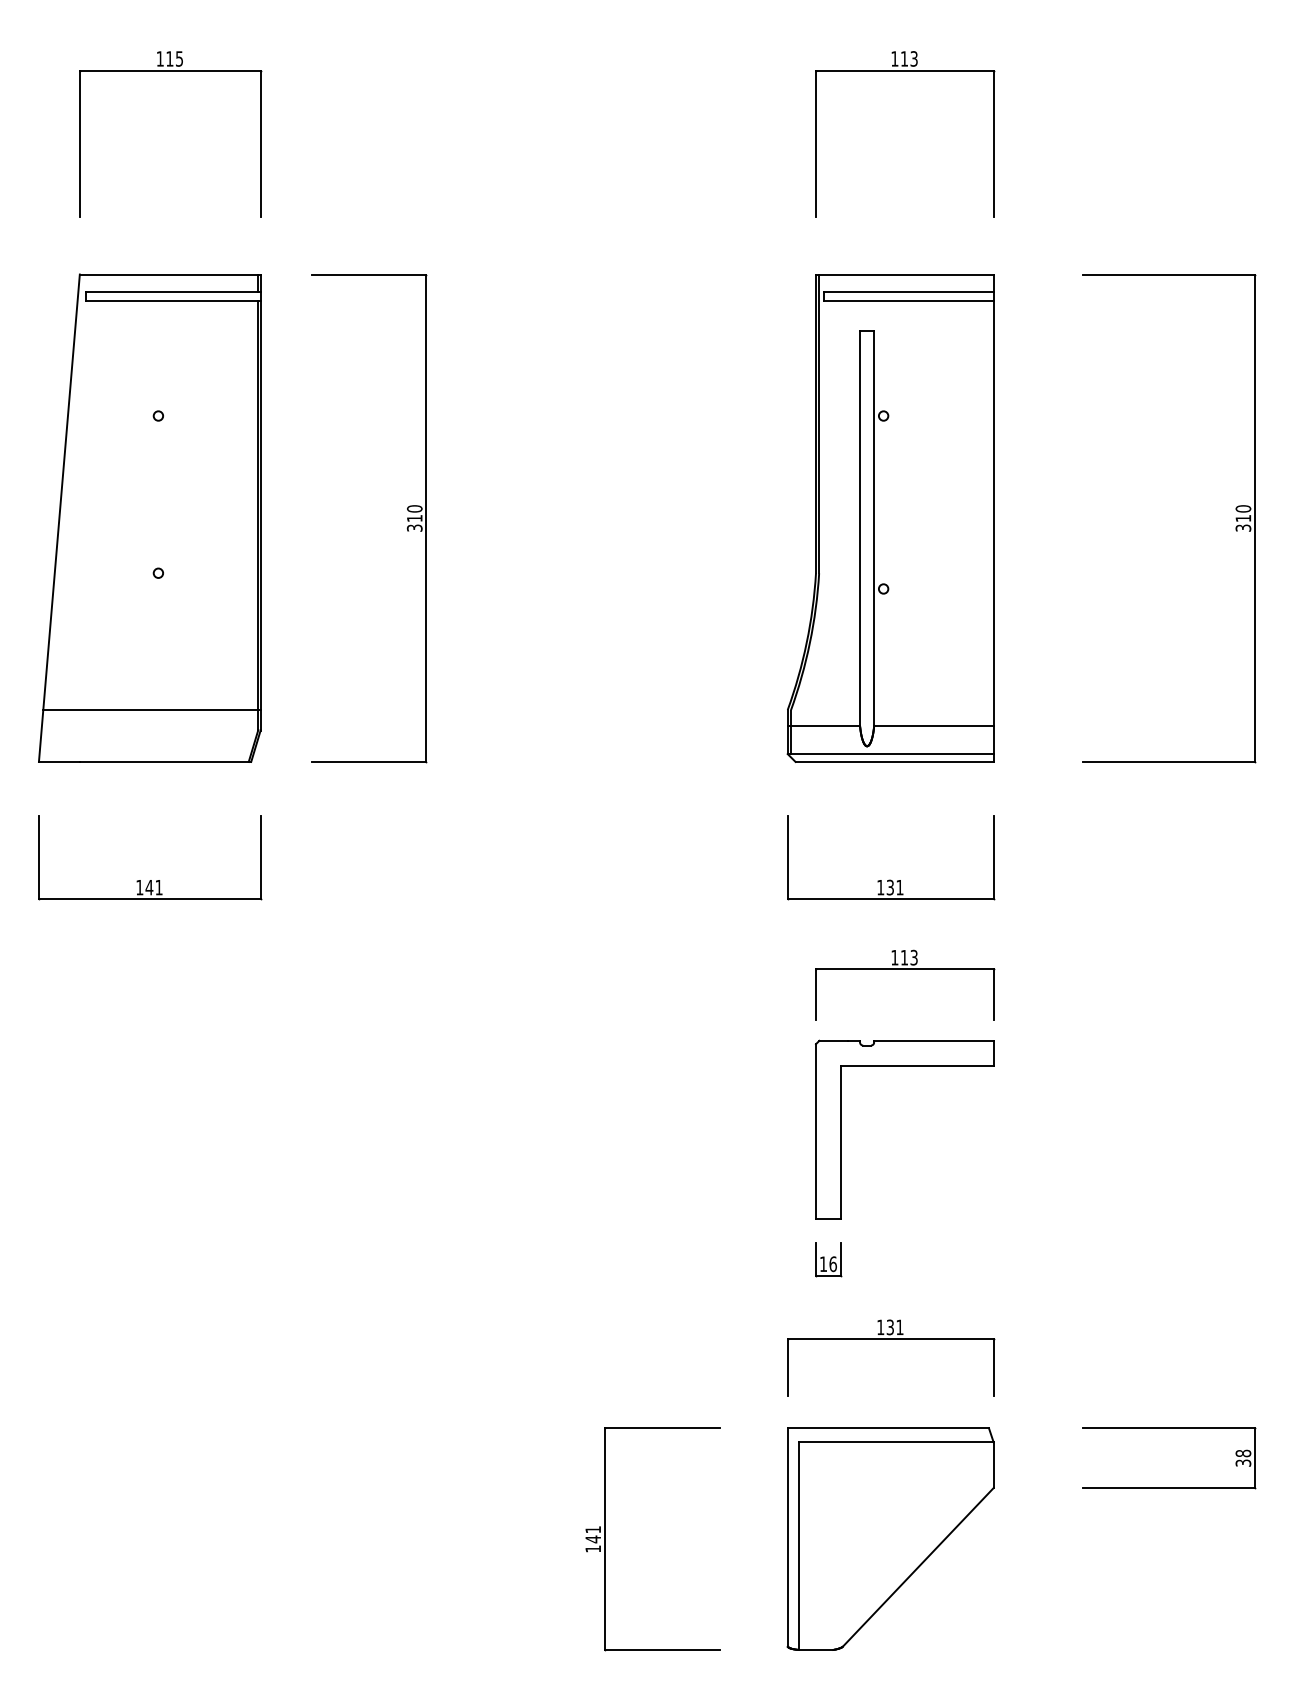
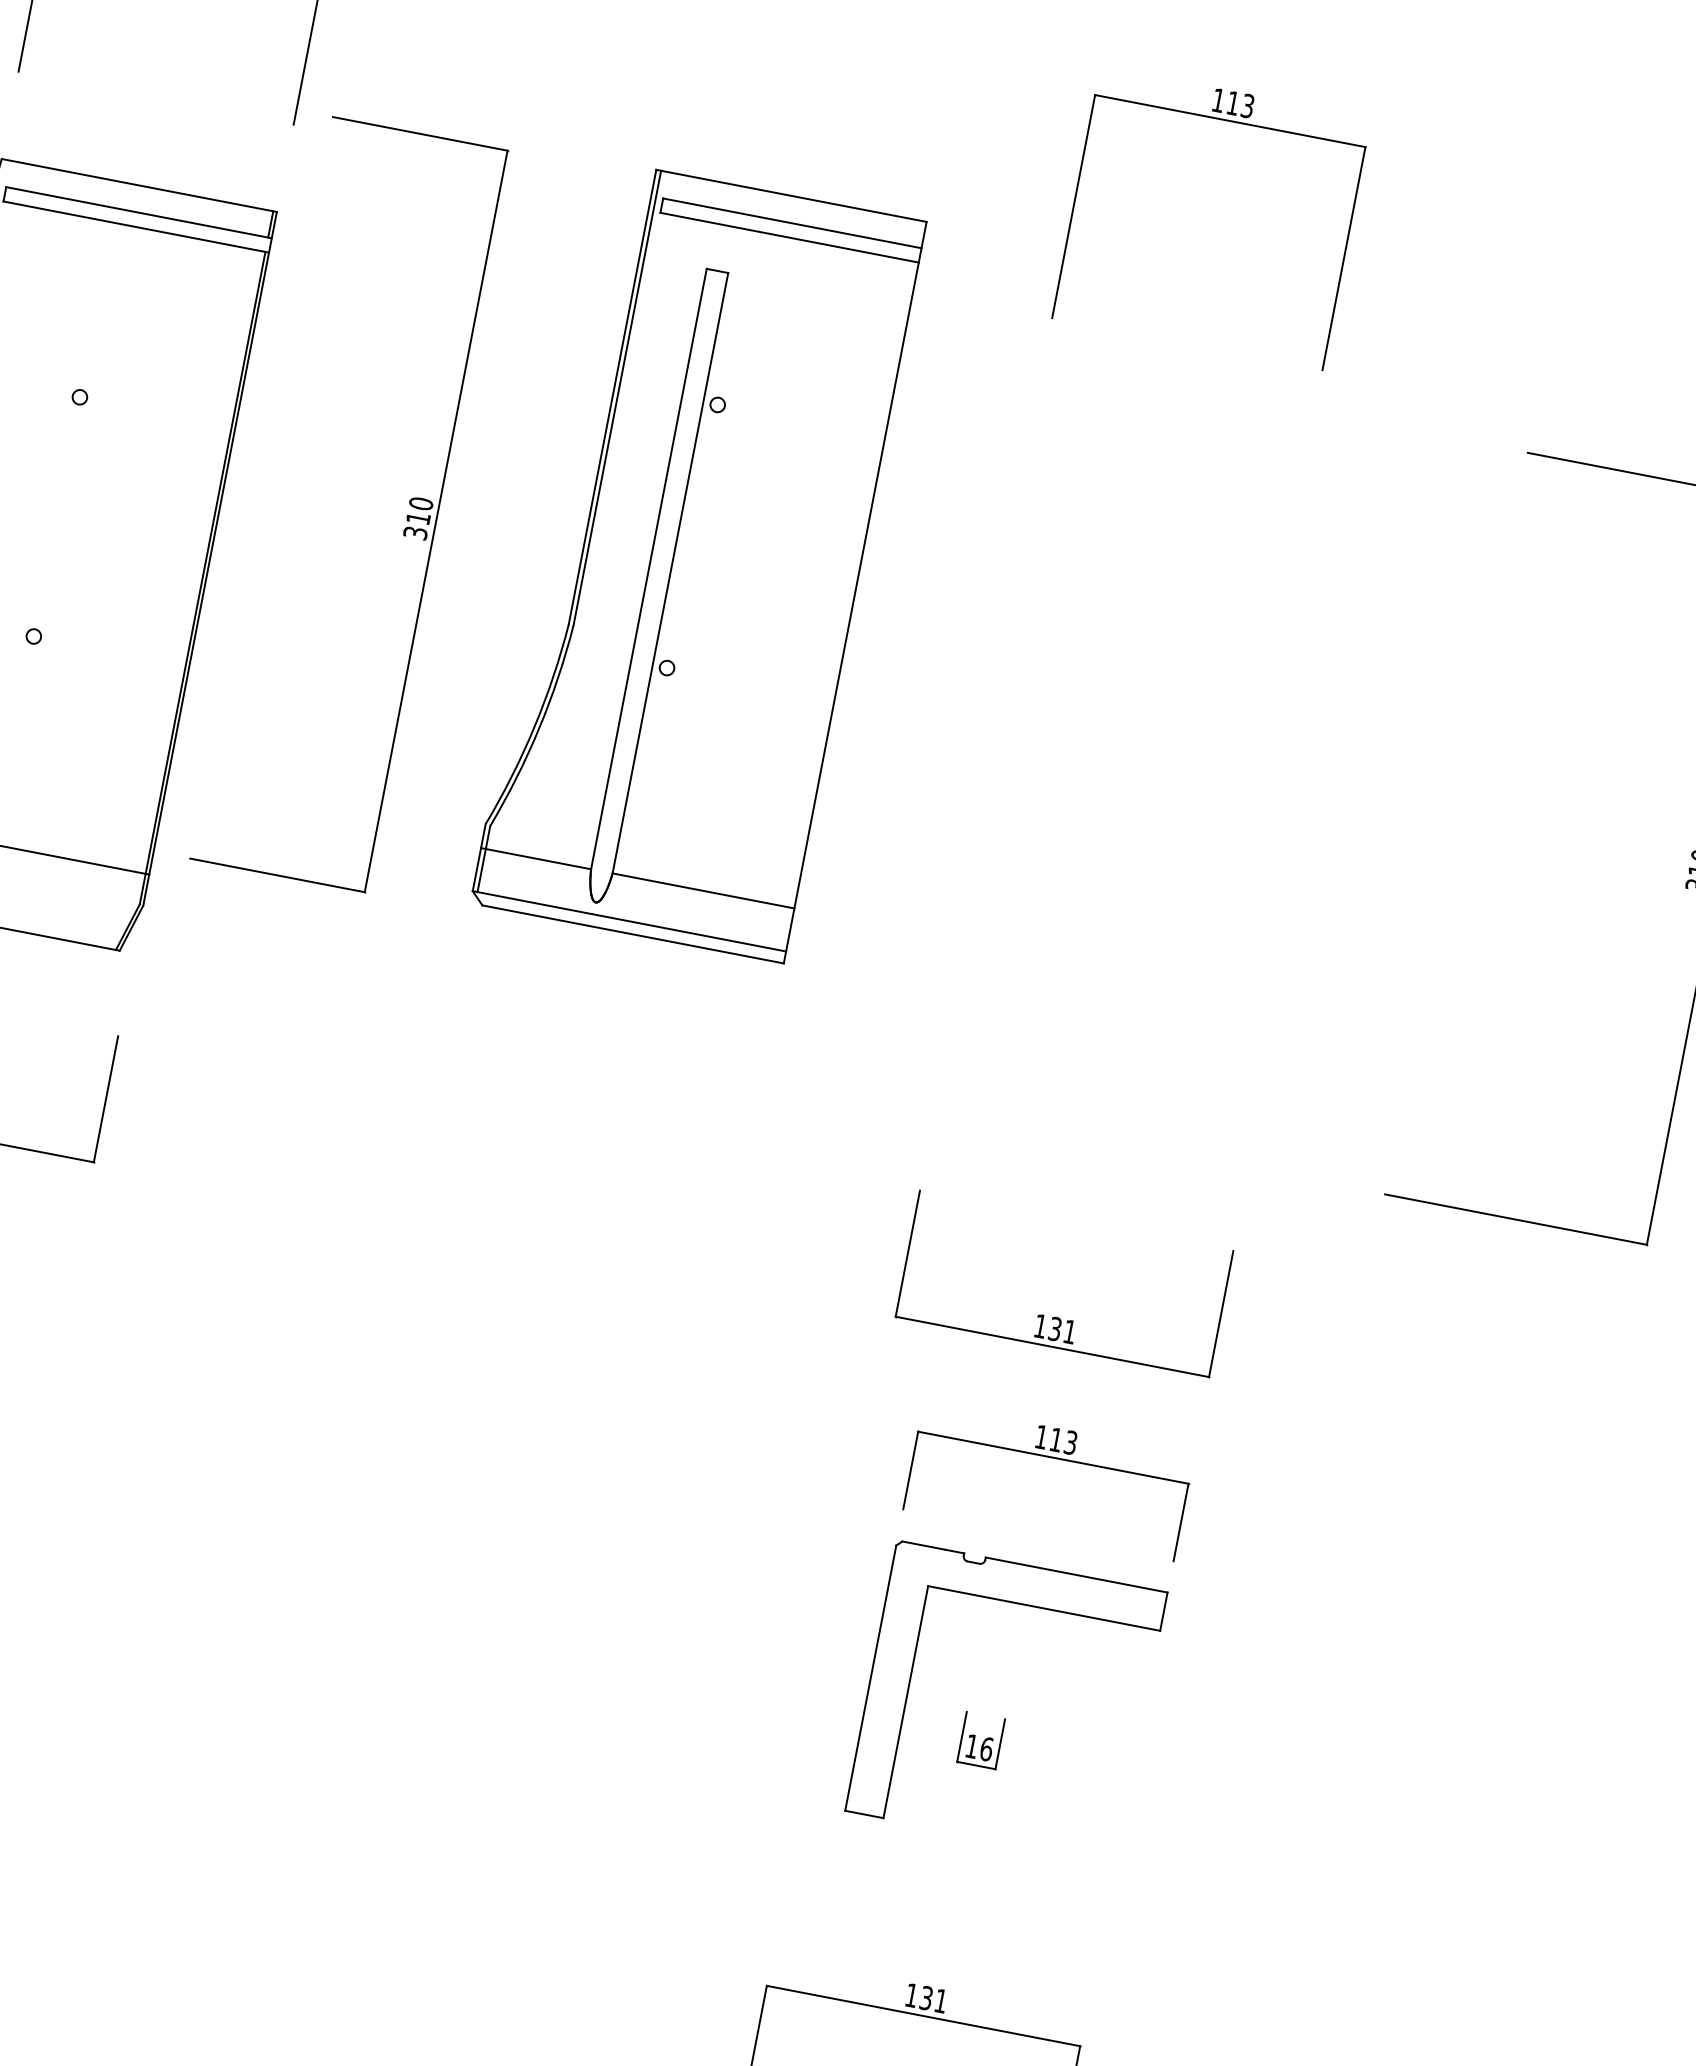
part: (905, 71) -> (1231, 122), moved
part: (407, 518) -> (407, 516), moved
part: (890, 518) -> (698, 562), moved
part: (828, 1259) -> (980, 1740), moved

